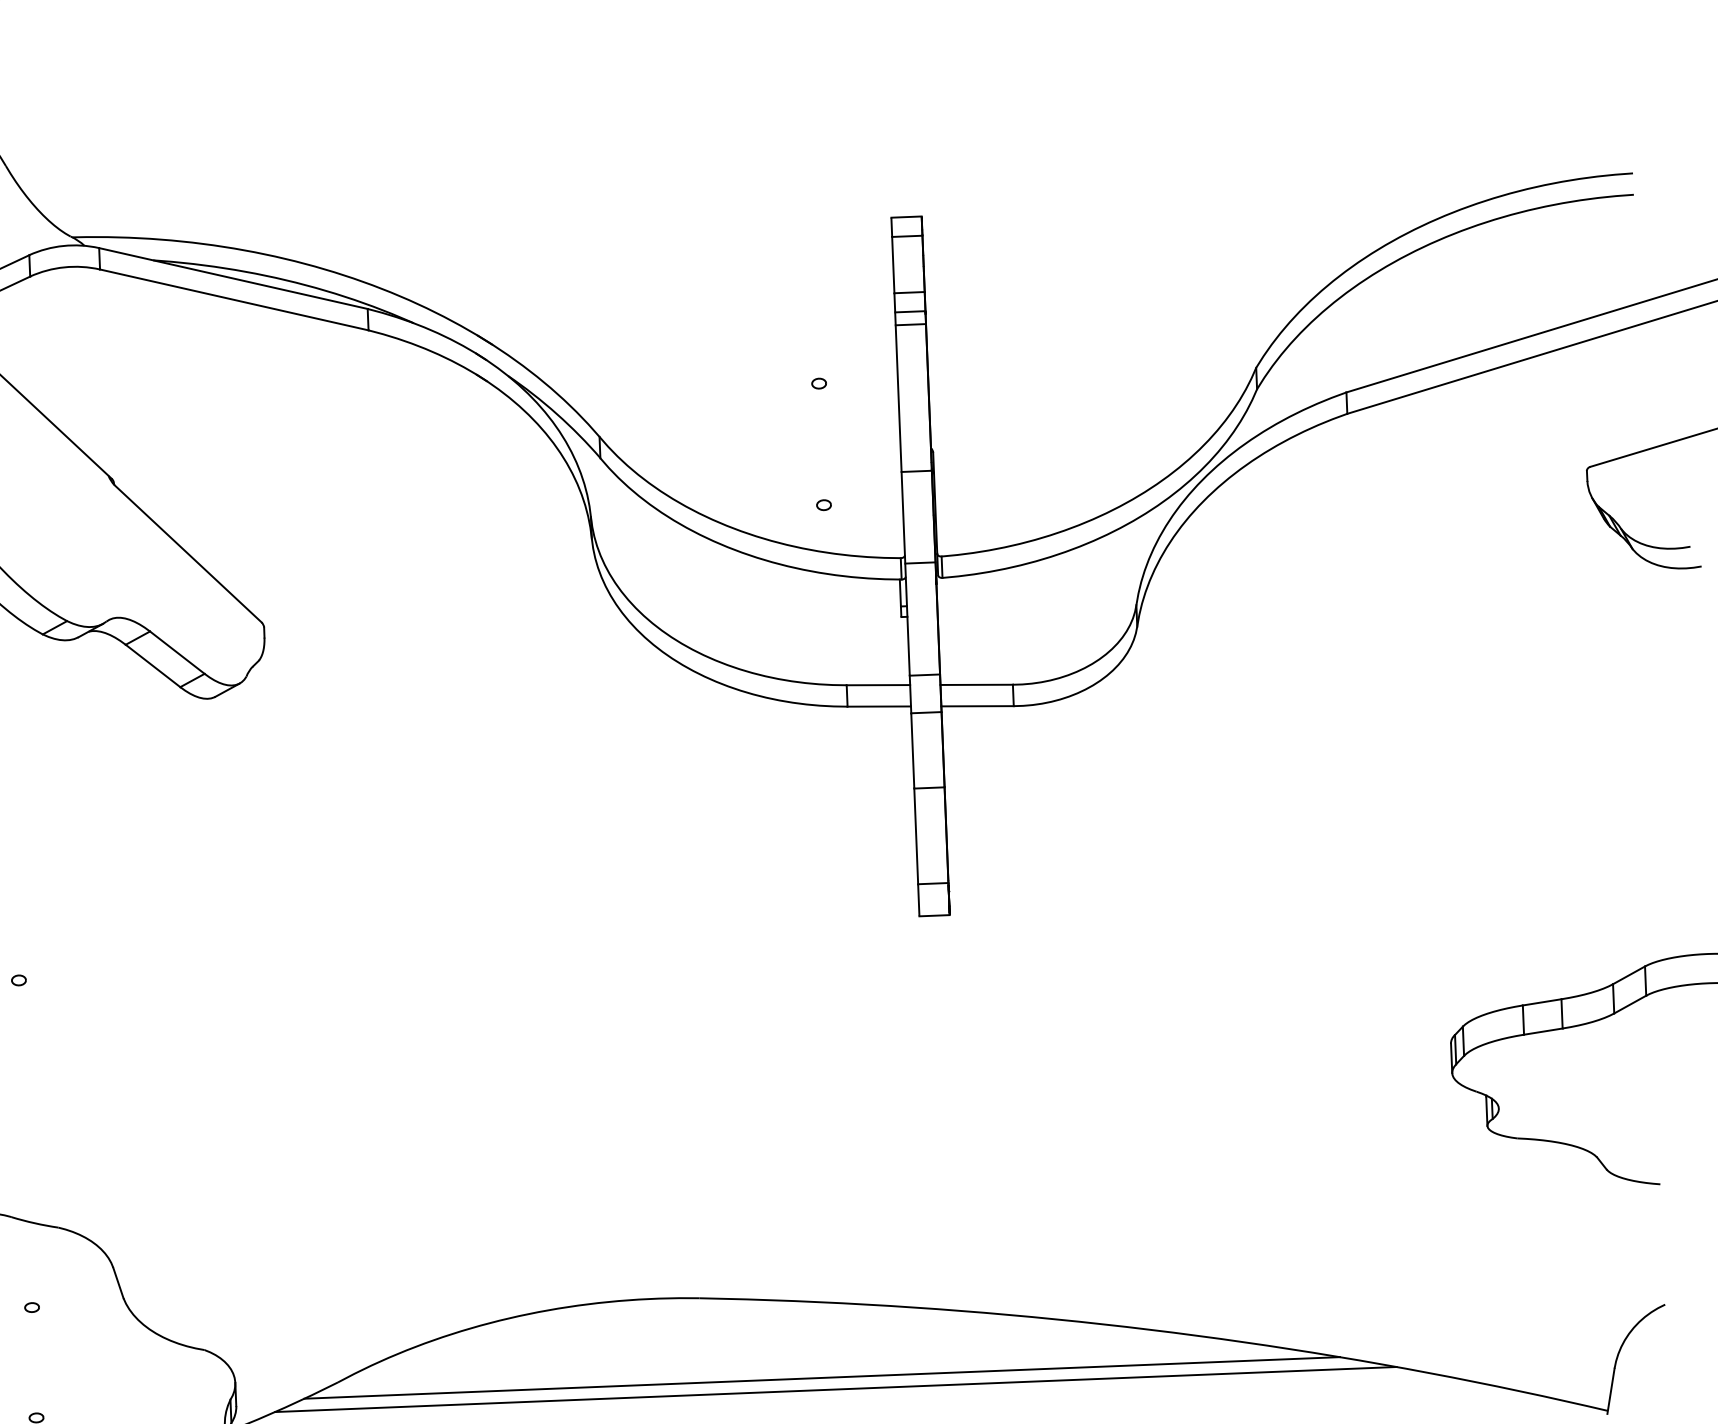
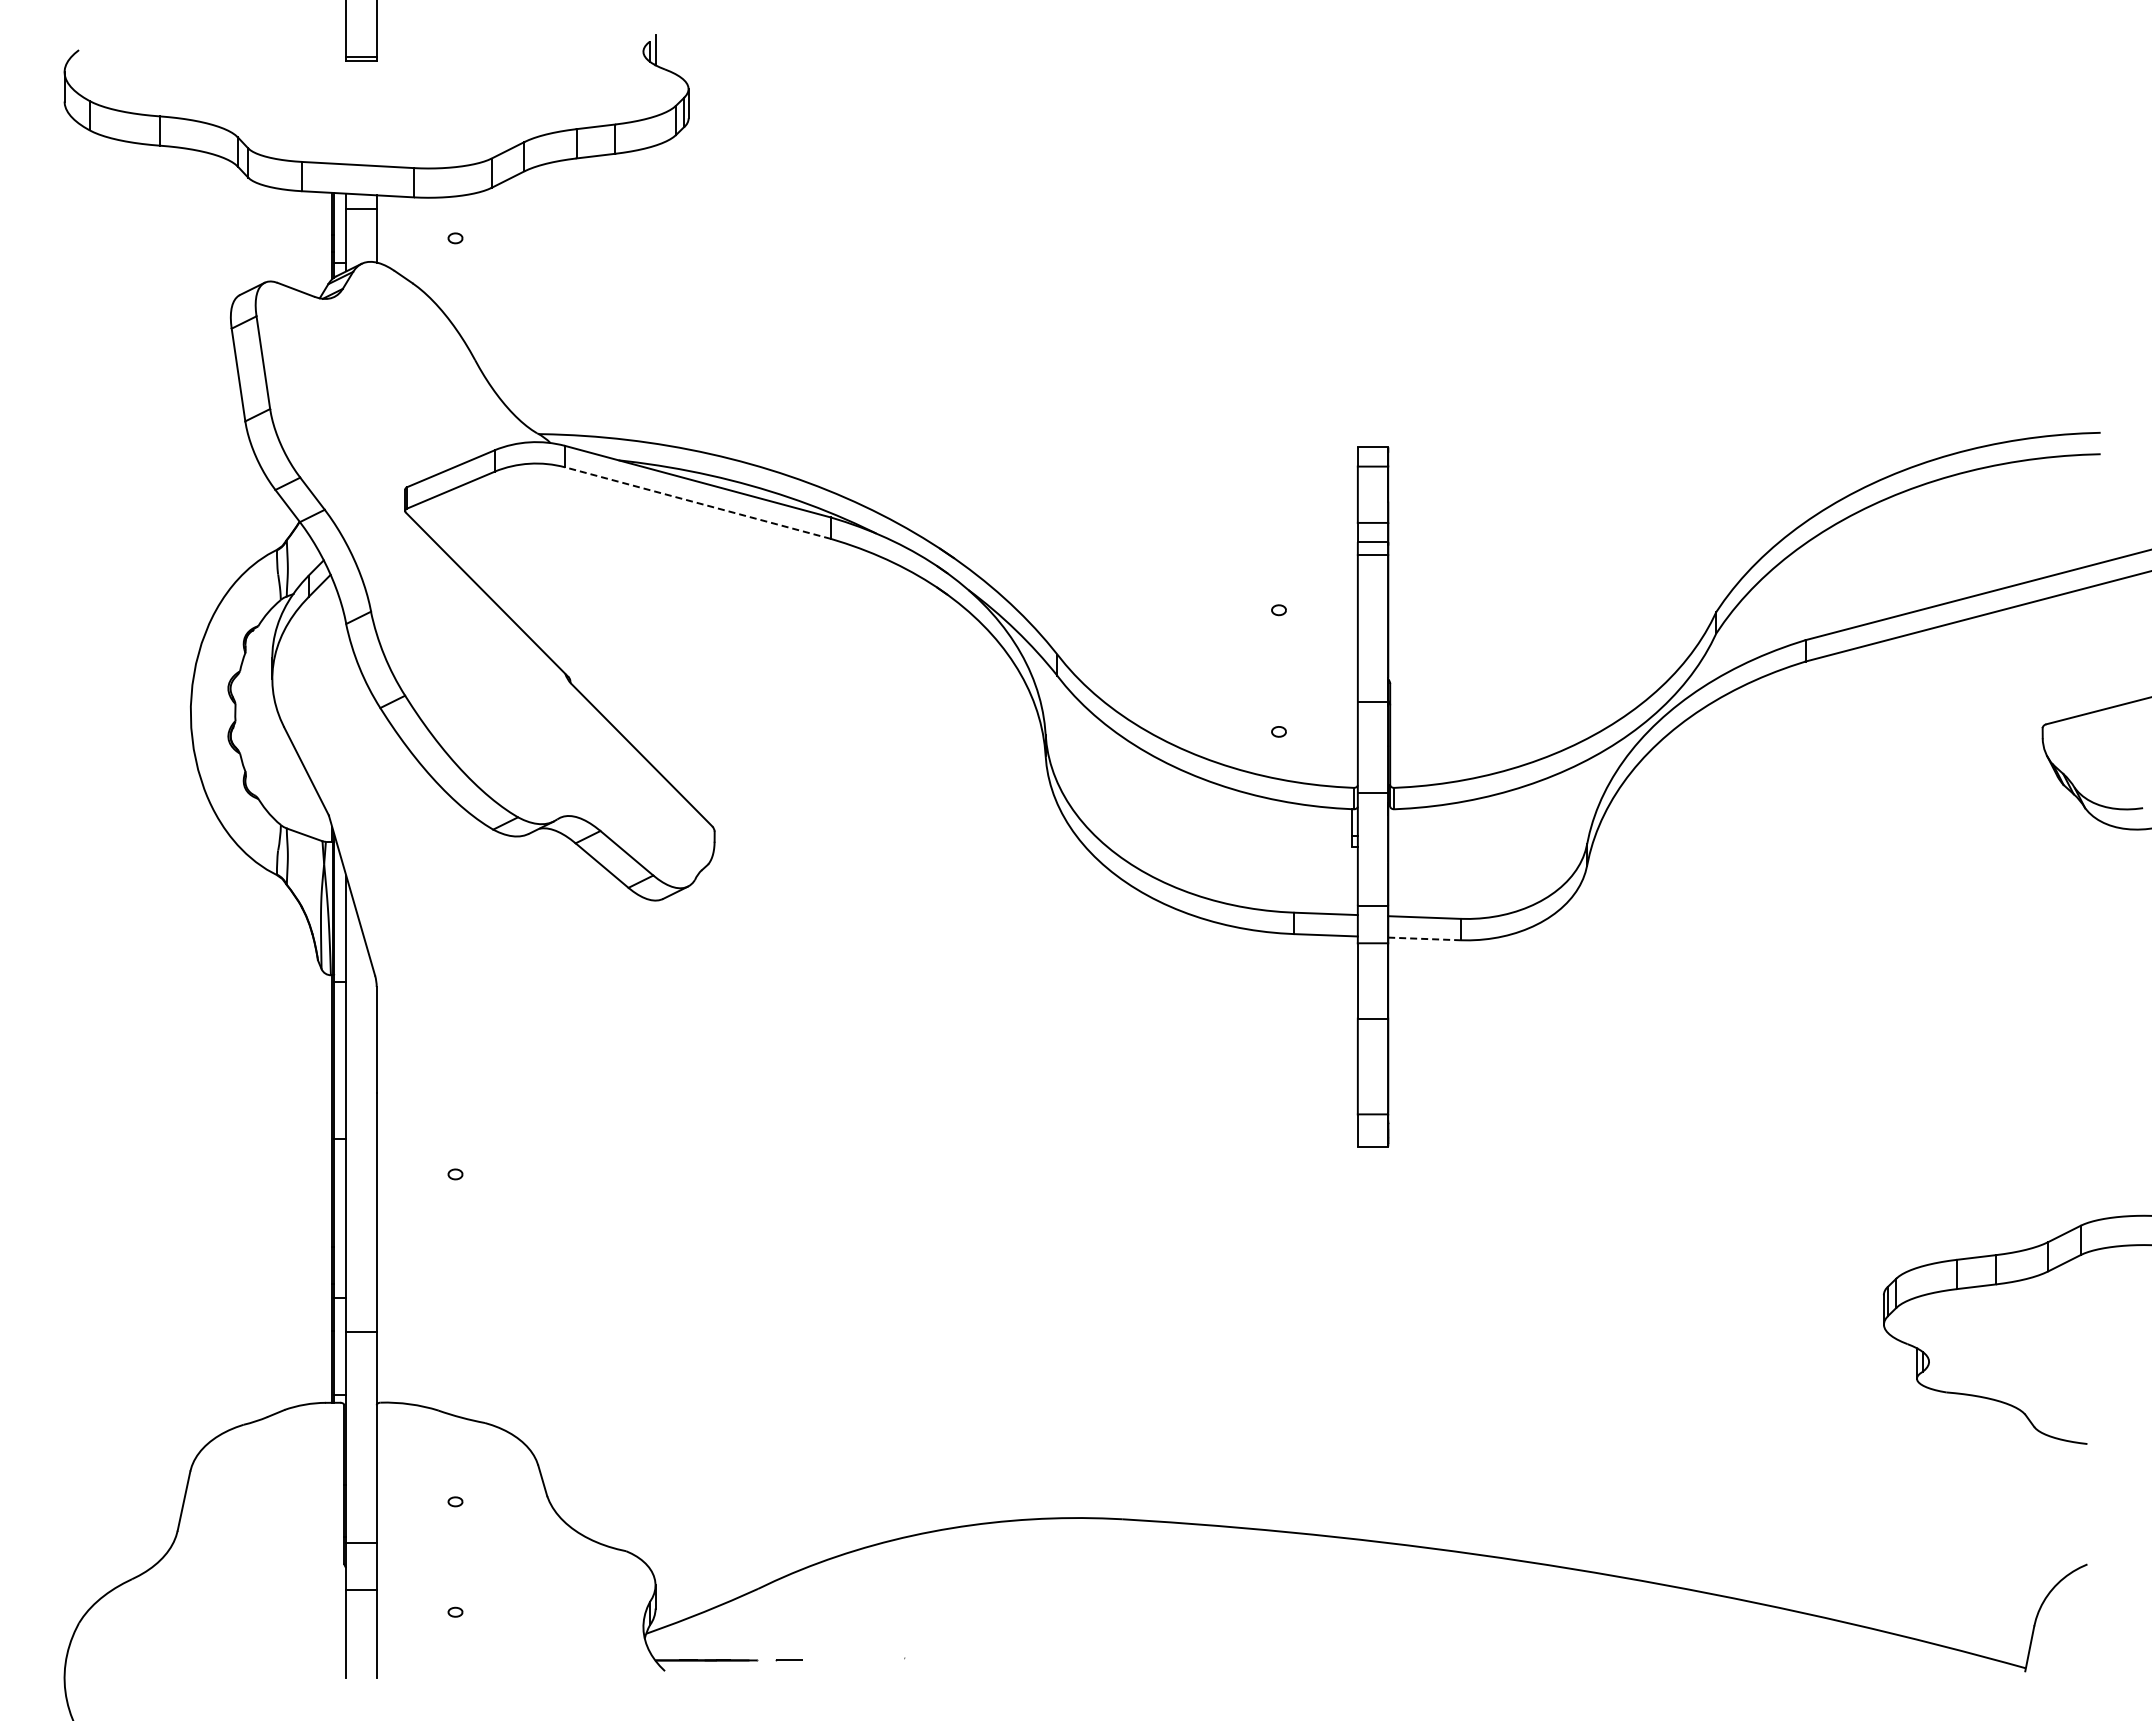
line: (233, 300) -> (697, 503), solid -> dashed
line: (977, 705) -> (1424, 938), solid -> dashed
line: (822, 1377) -> (1242, 1603), removed
line: (836, 1389) -> (1255, 1615), removed

